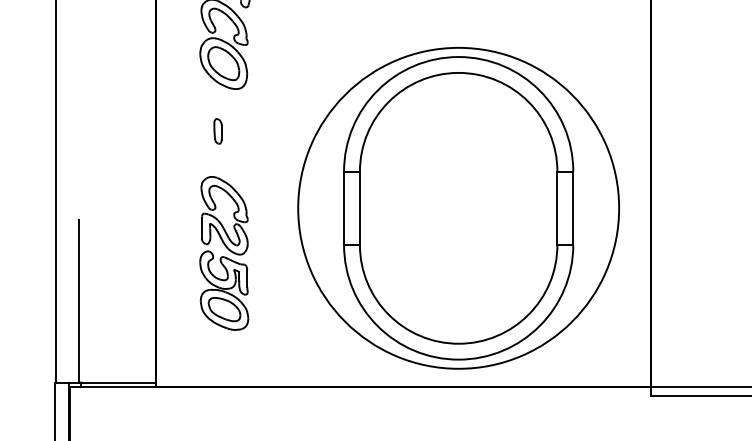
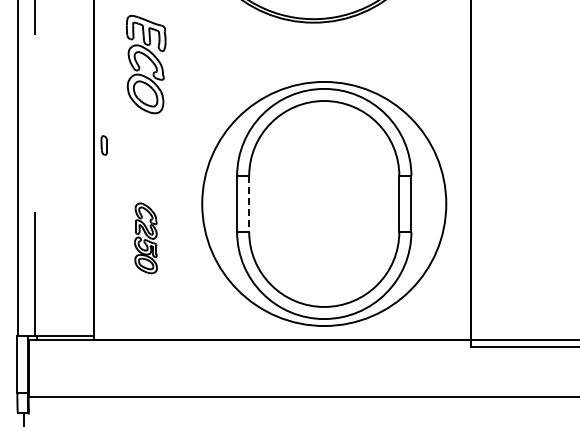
part: (217, 131) -> (103, 145), moved
line: (360, 207) -> (249, 203), solid -> dashed
part: (223, 253) -> (145, 238), size x0.6

